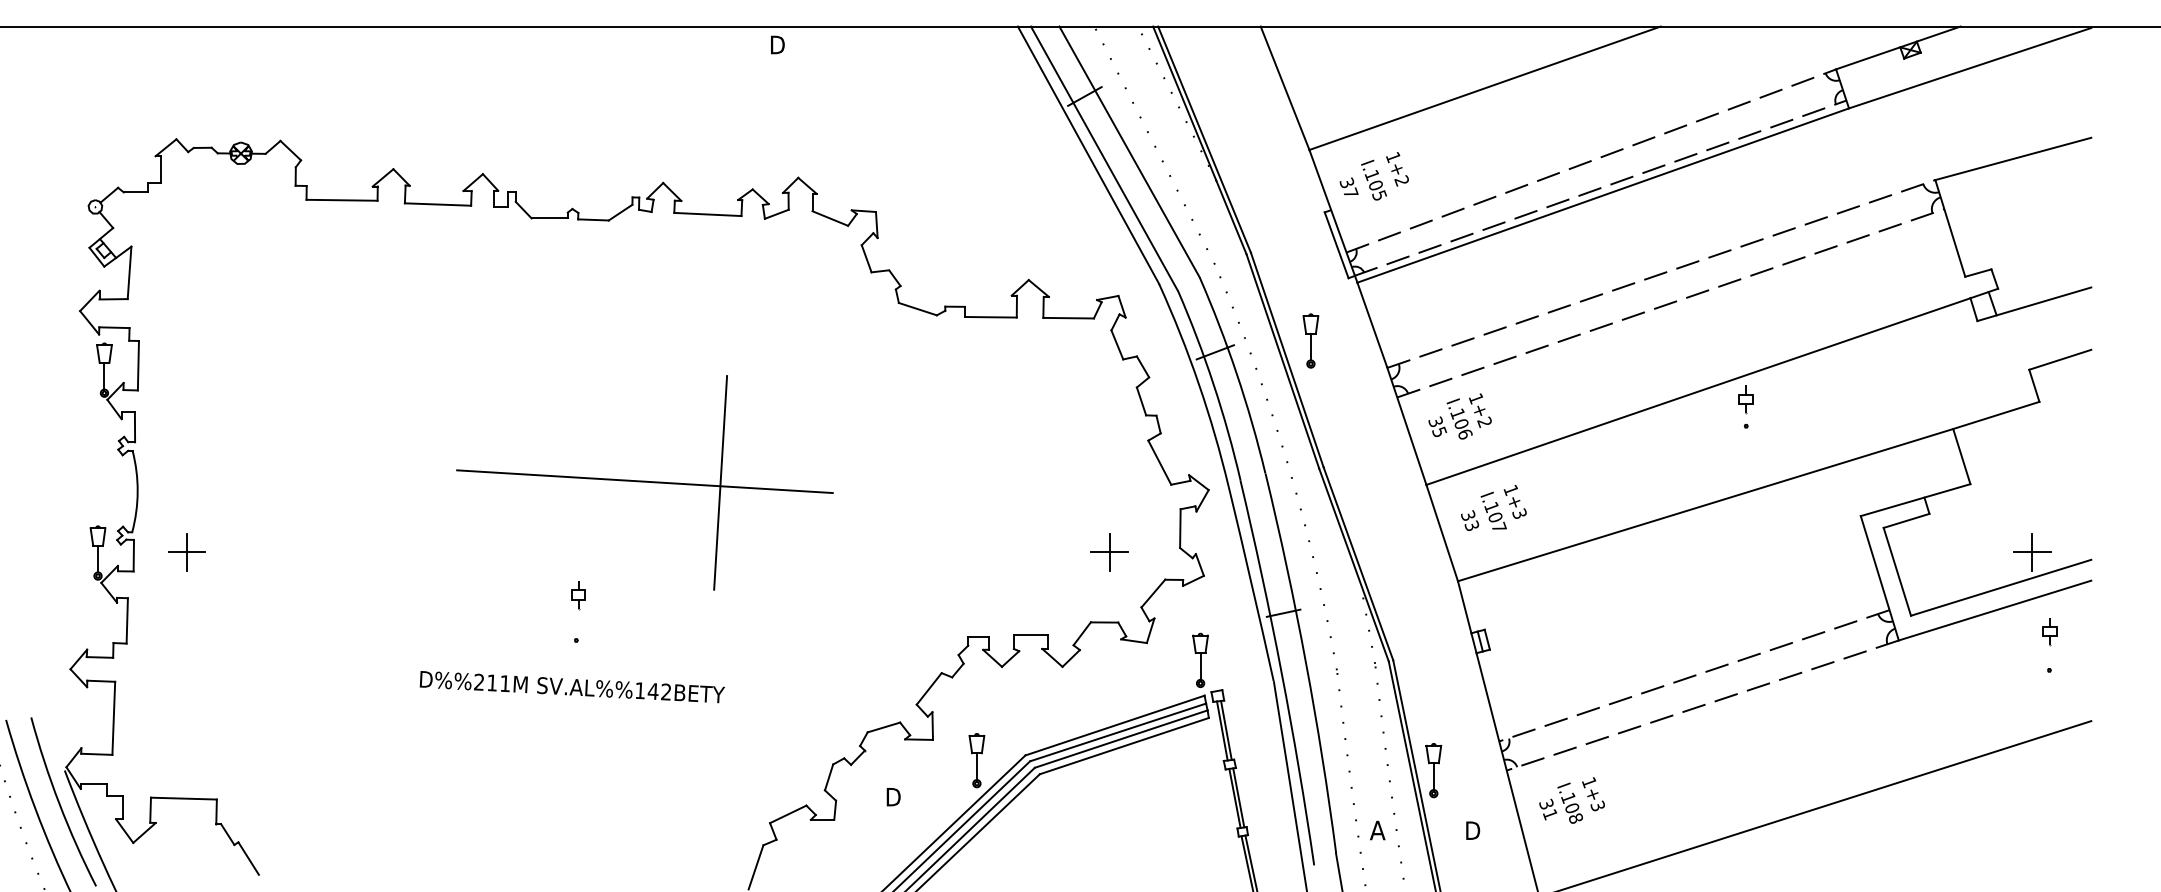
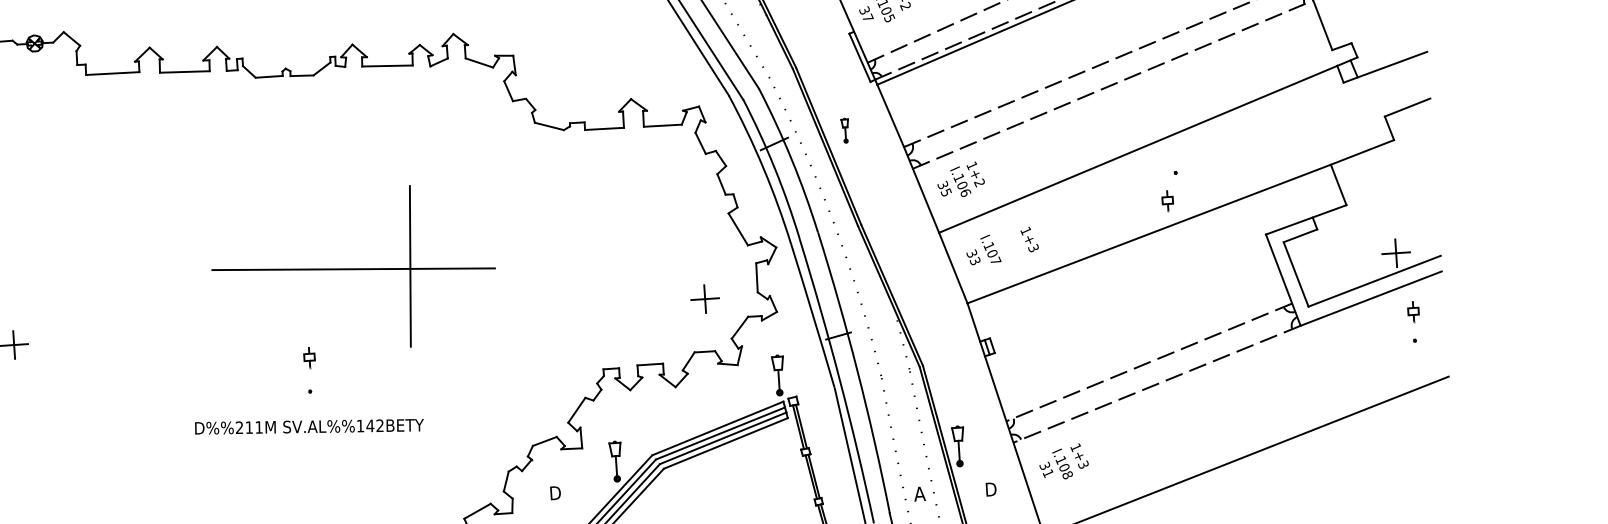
part: (1310, 340) -> (845, 130), size x0.6
part: (1745, 399) -> (1167, 200), moved
text: (1514, 501) -> (1029, 239), moved

